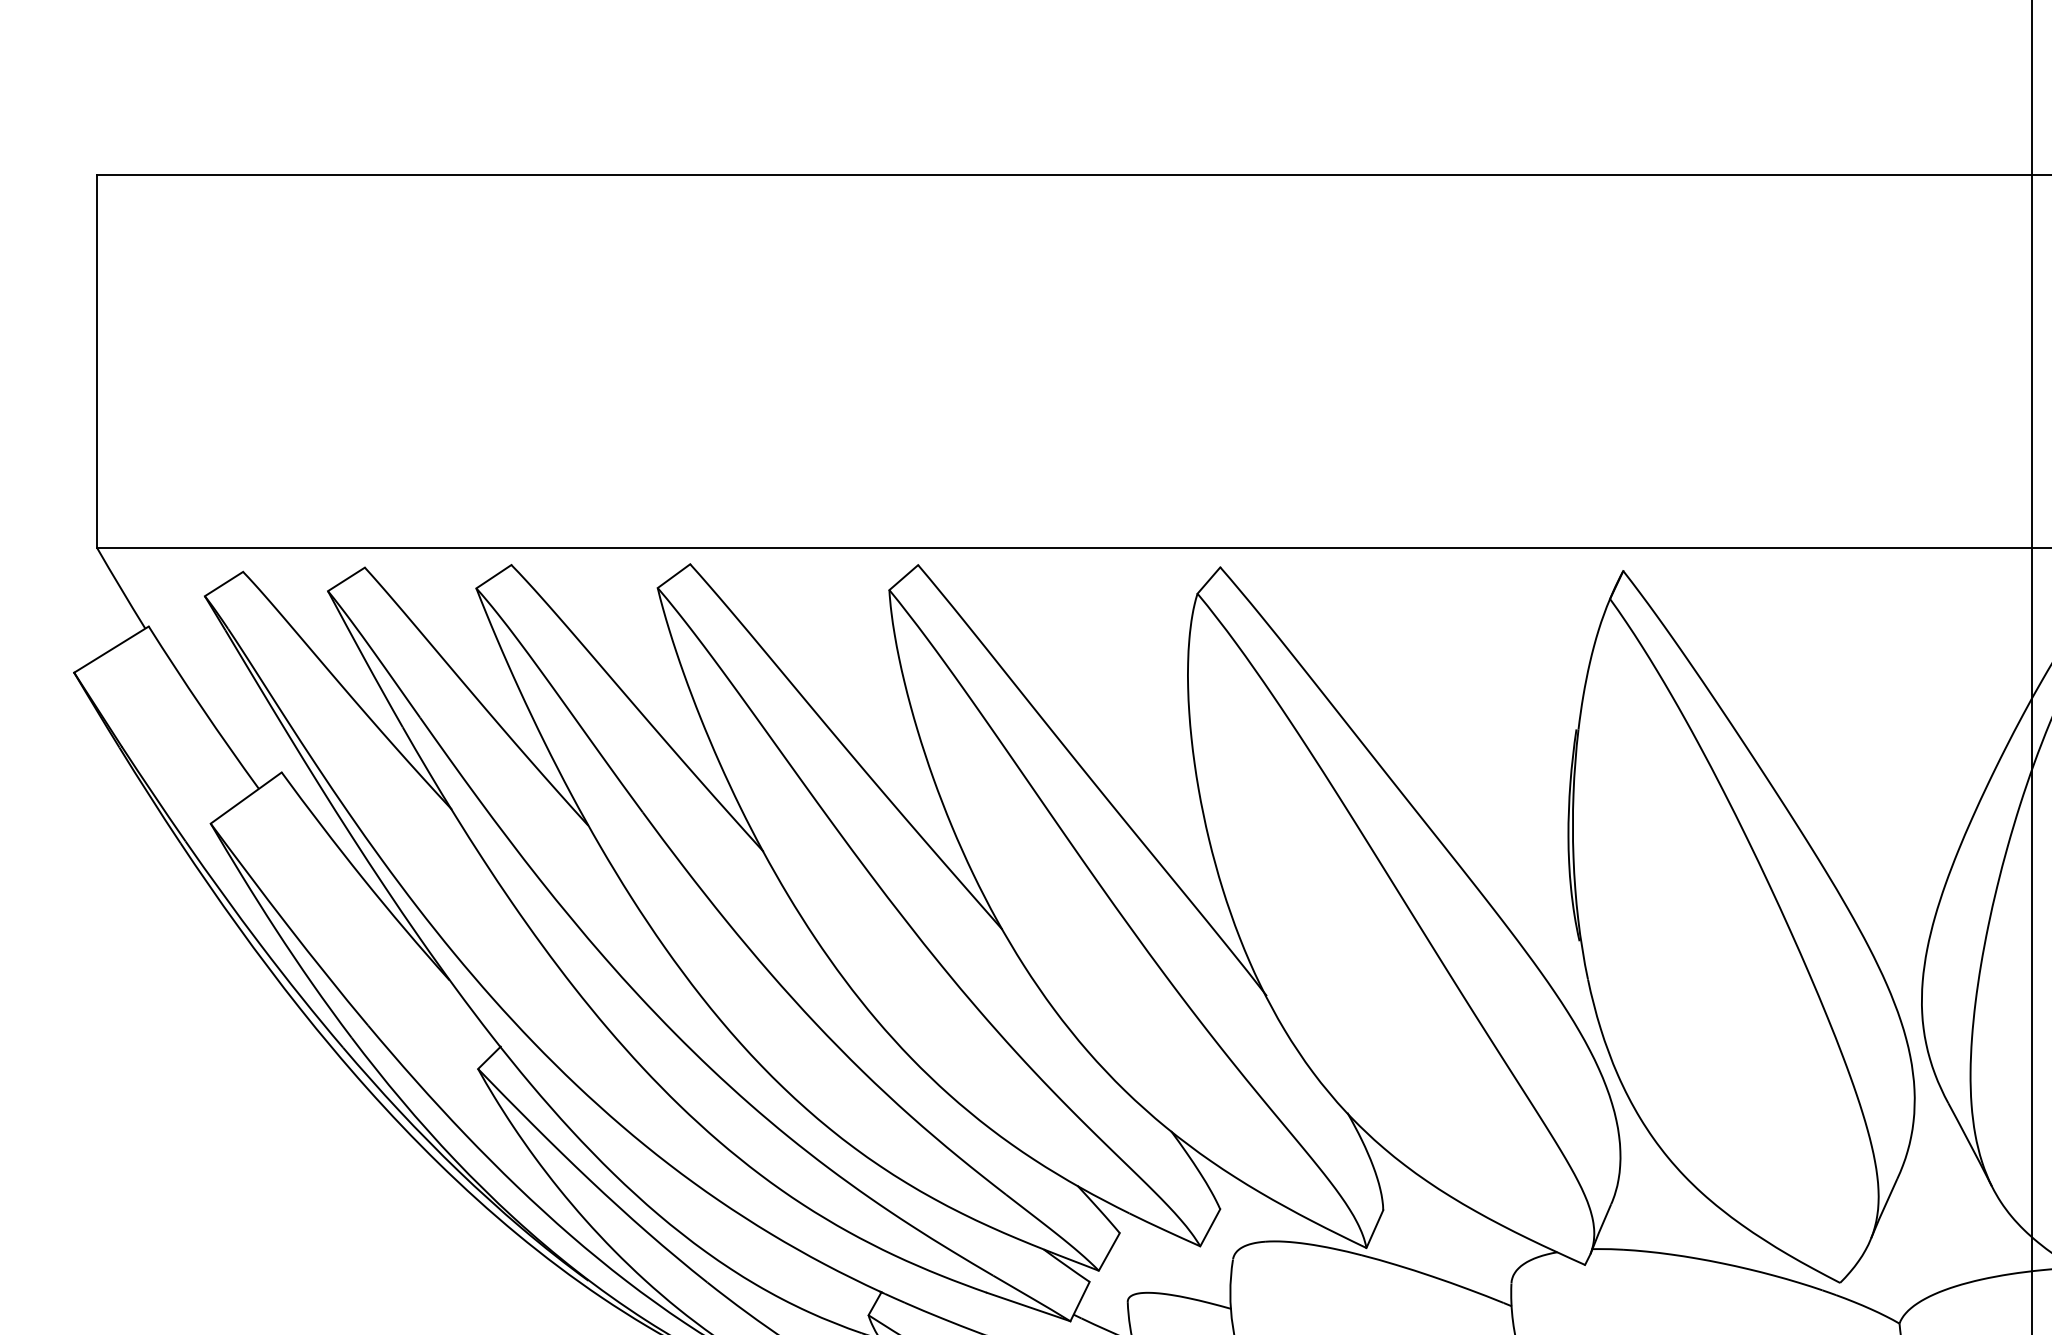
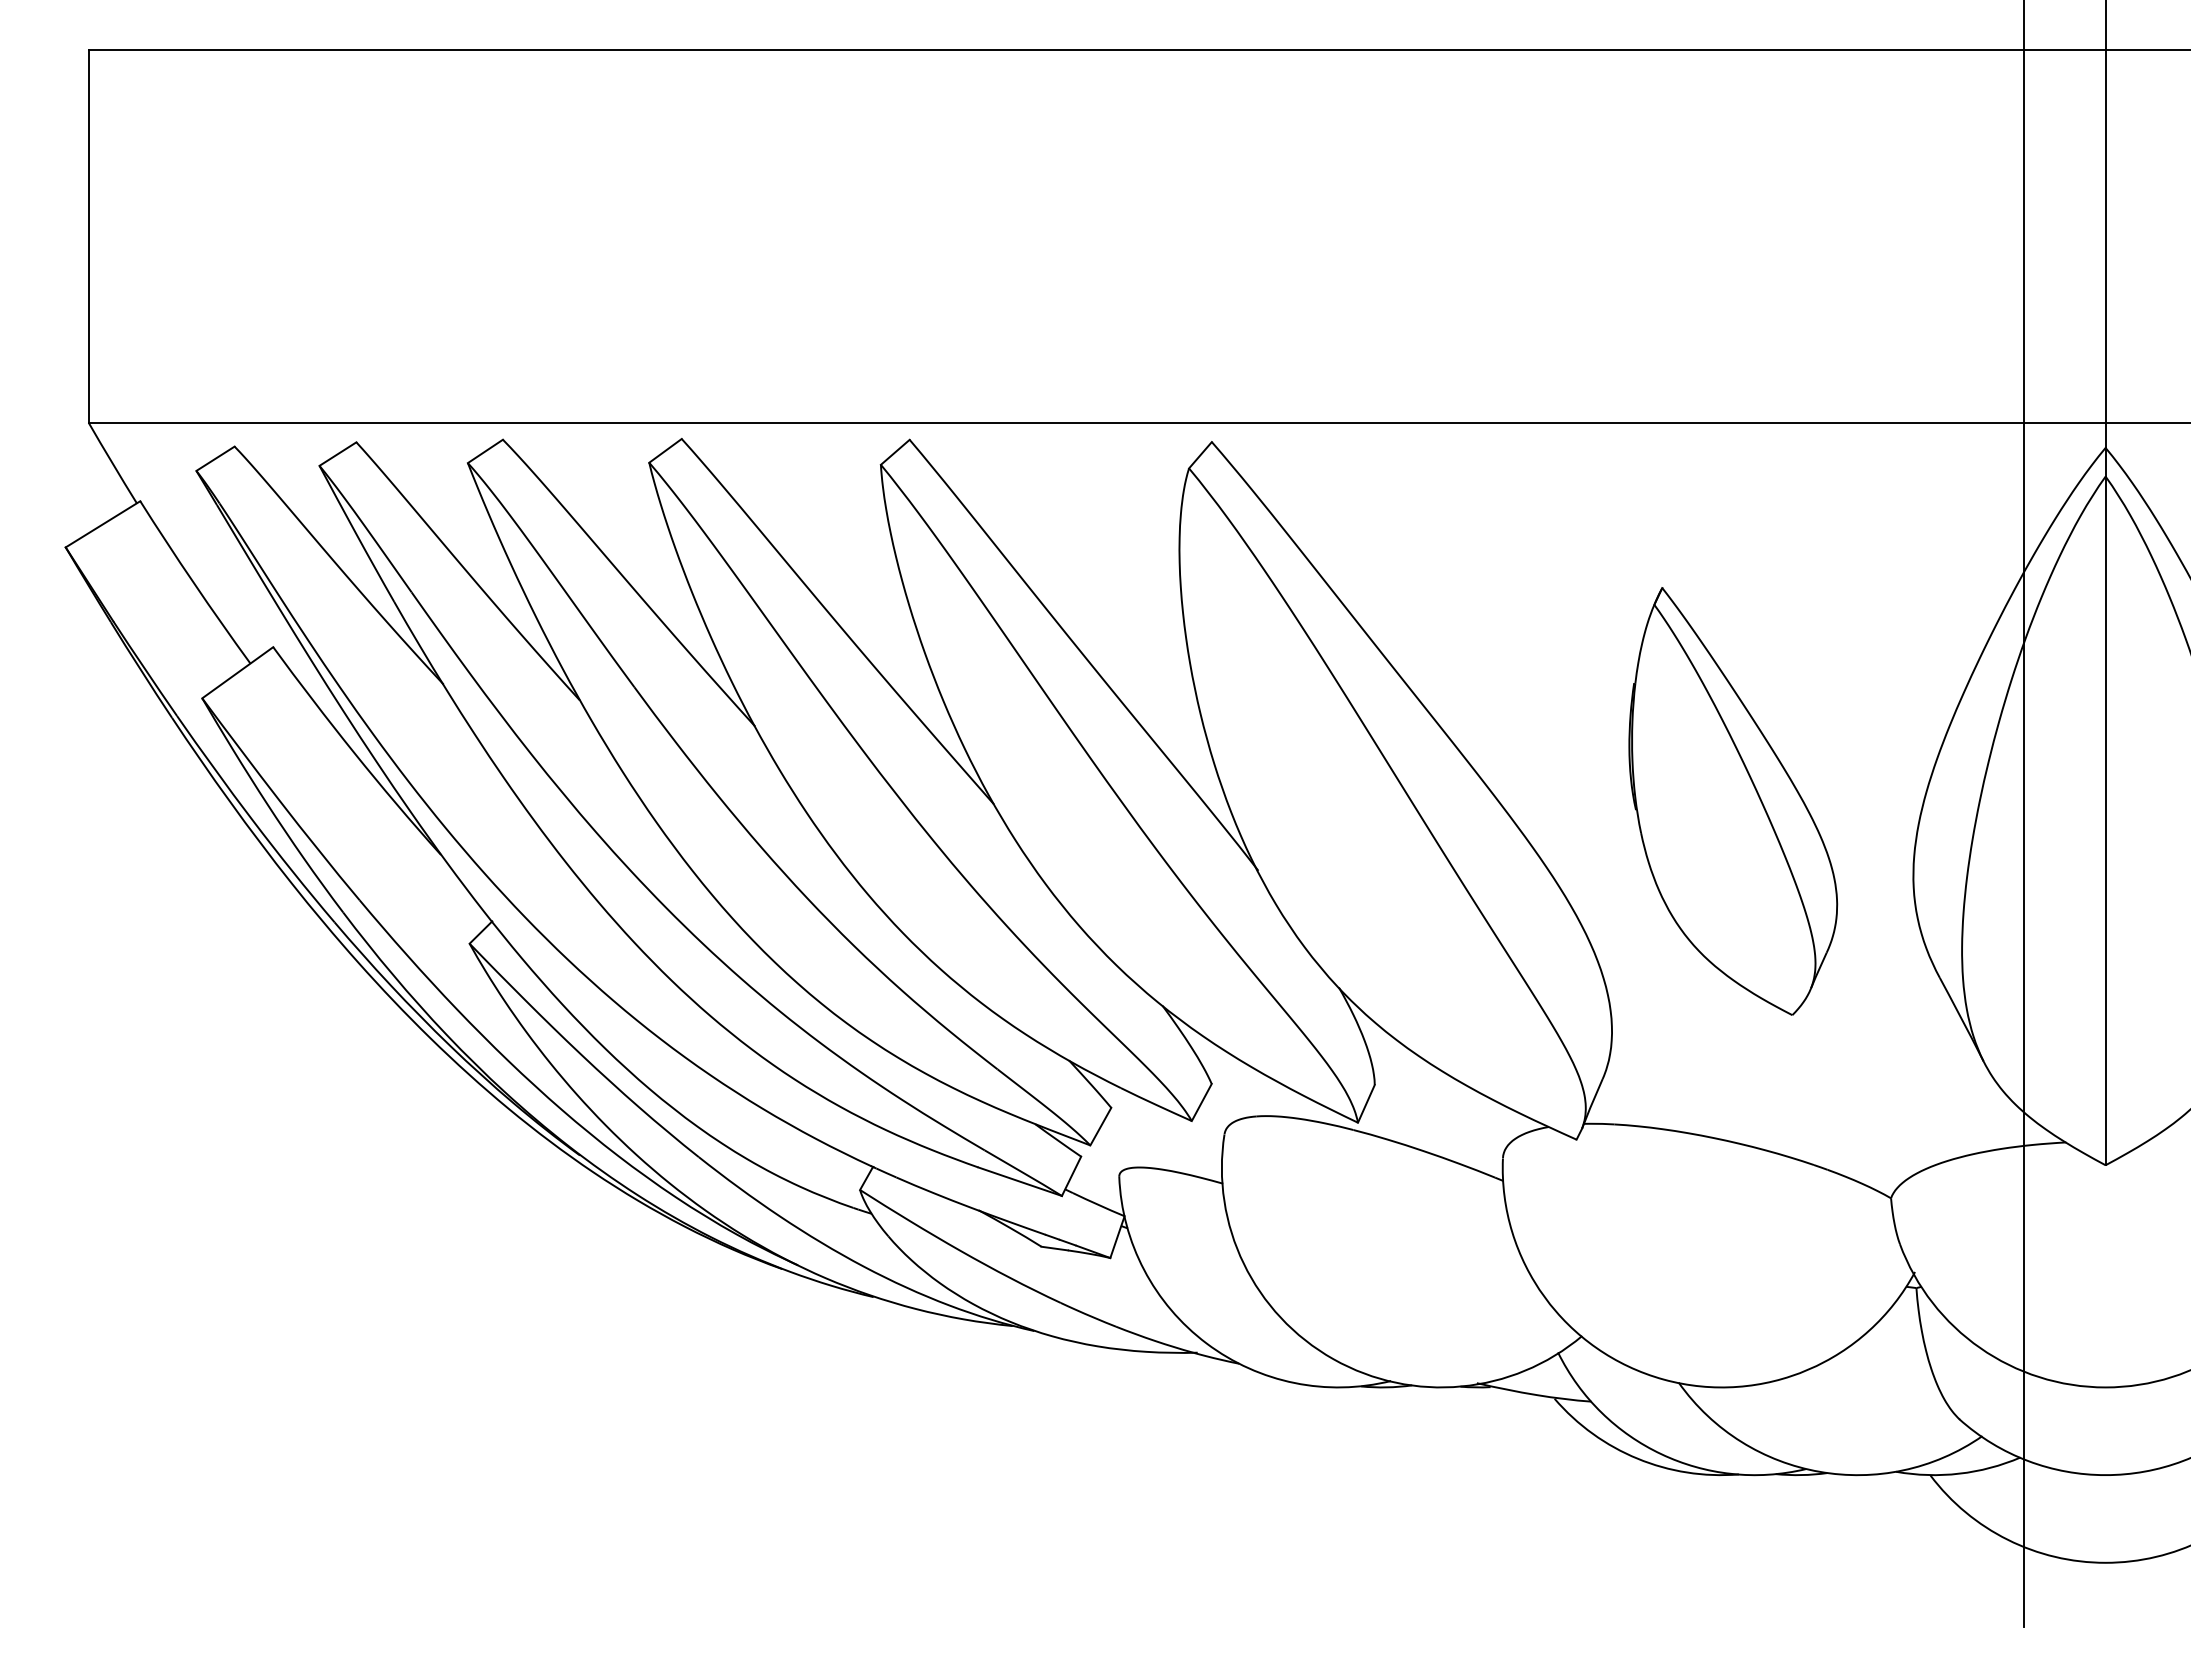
part: (1741, 926) -> (1733, 801), size x0.6

